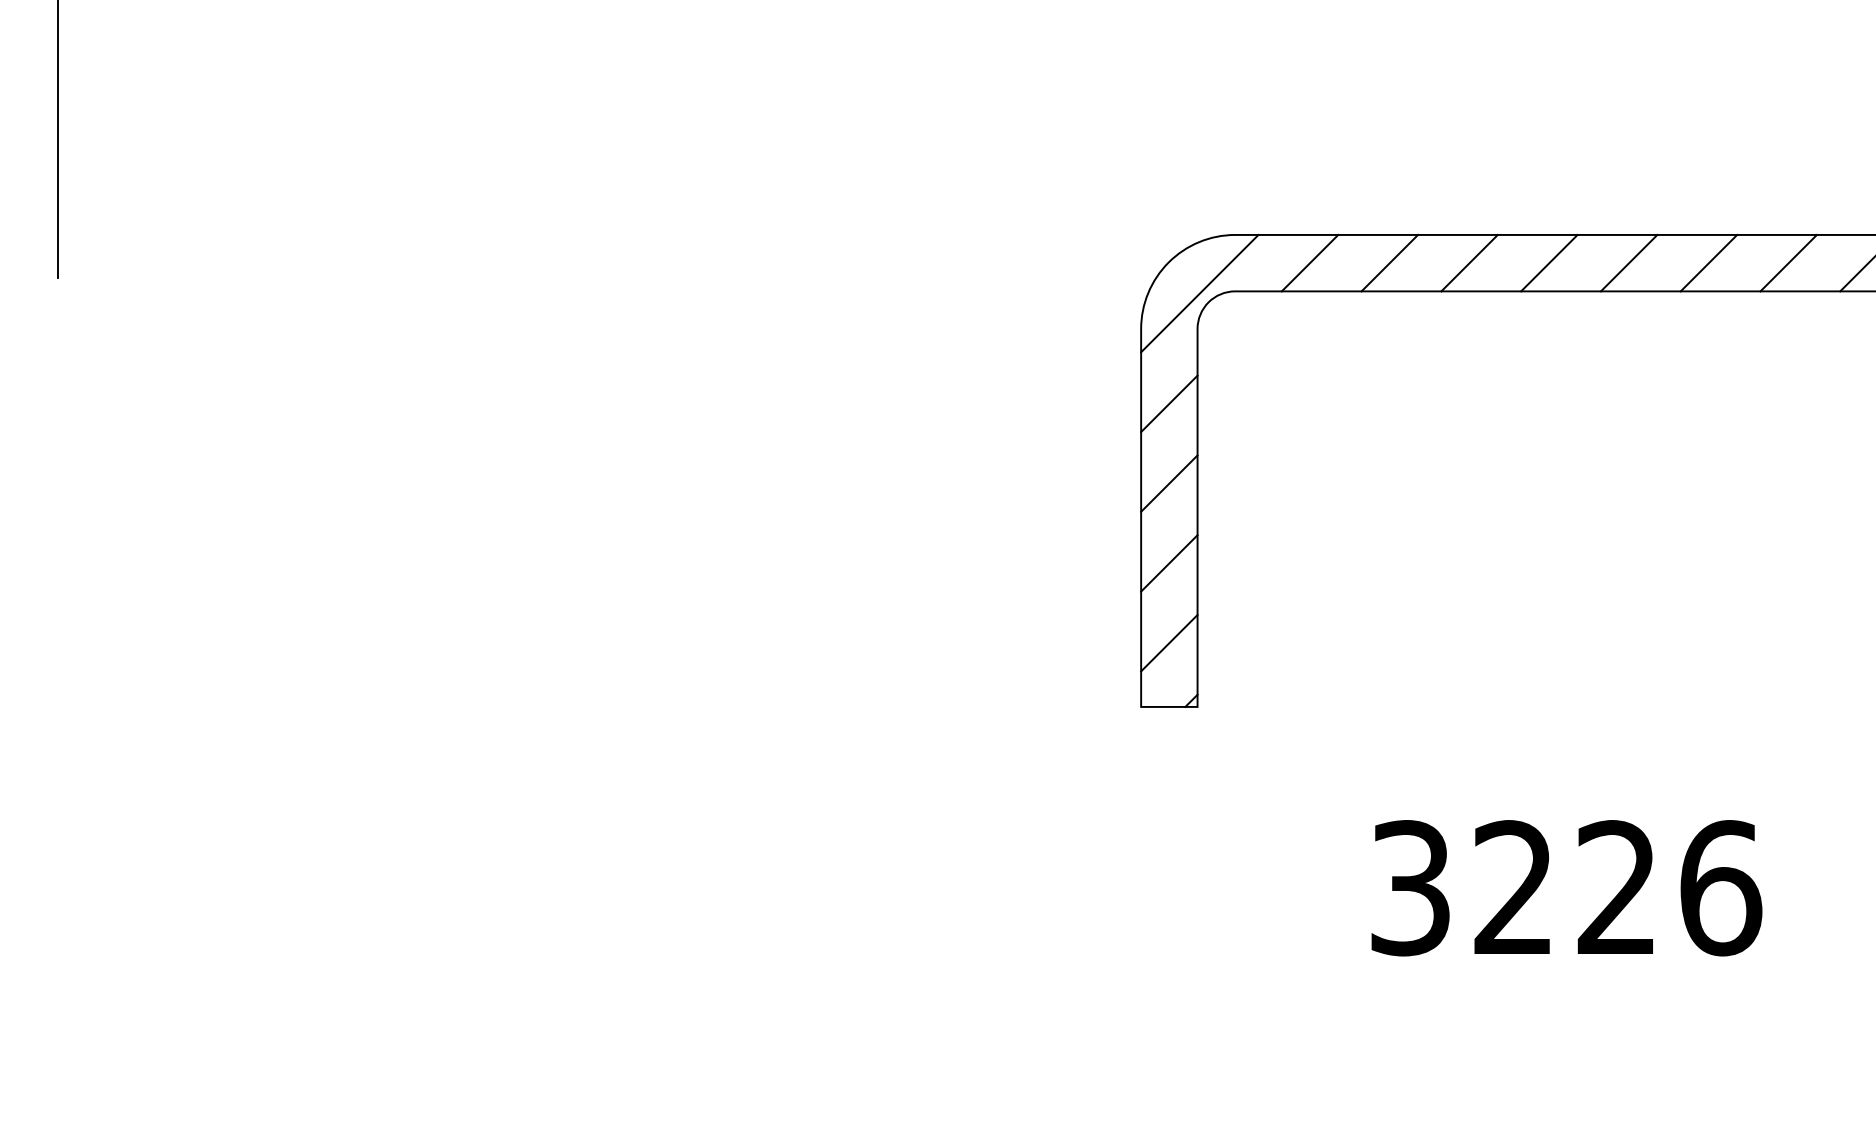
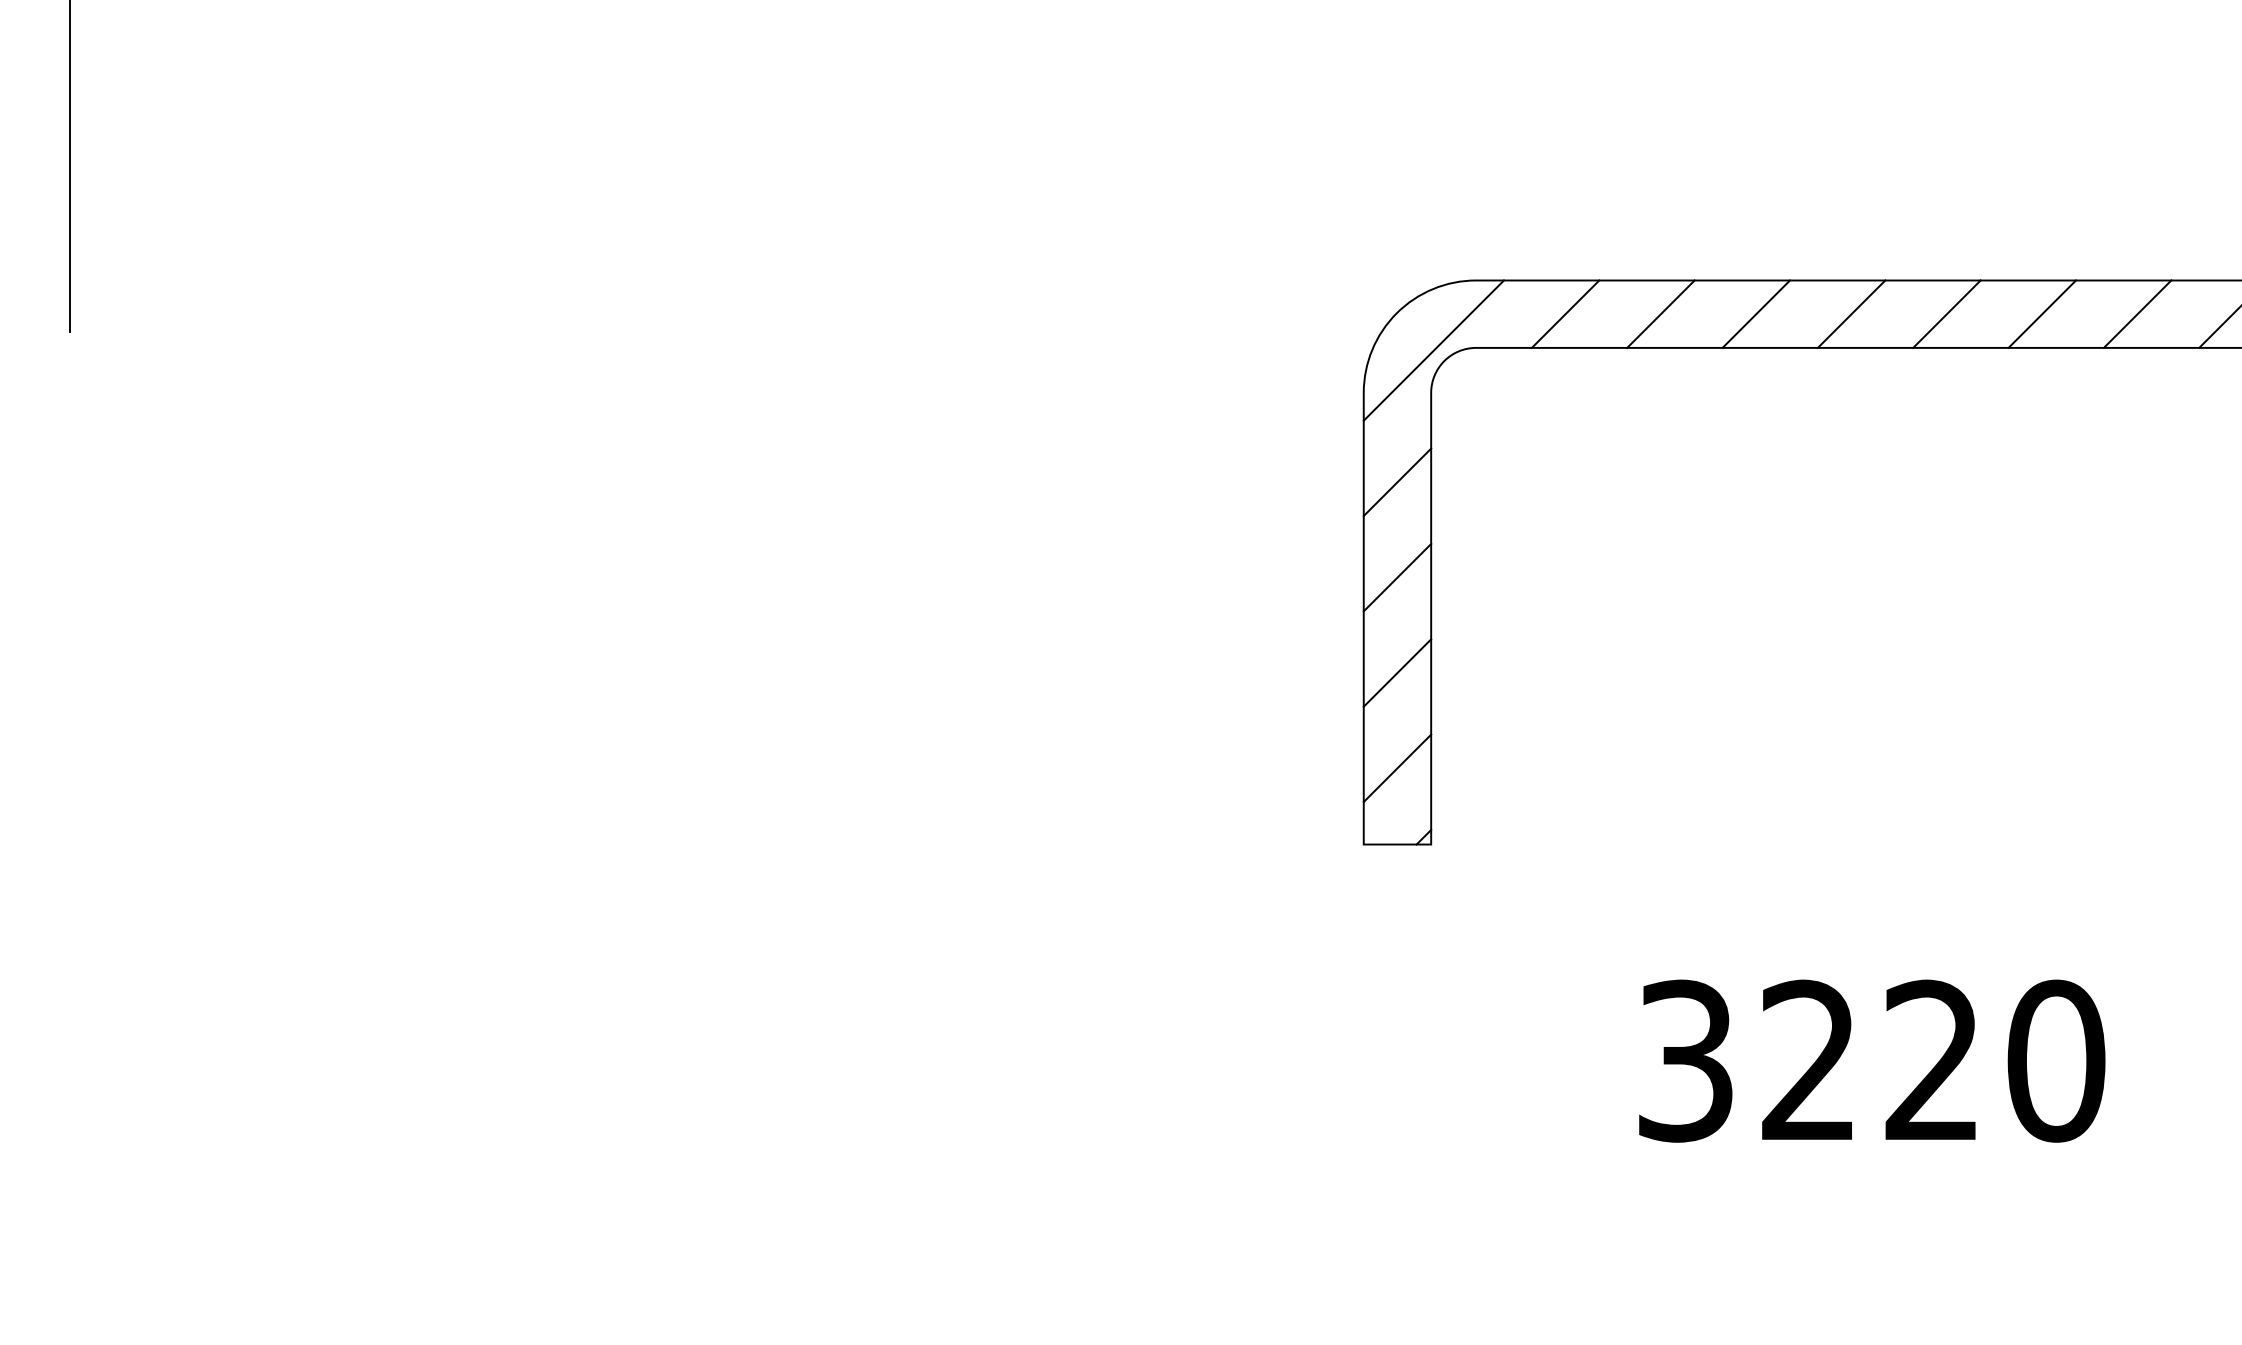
text: (1720, 887) -> (2056, 1060), 3226 -> 3220

